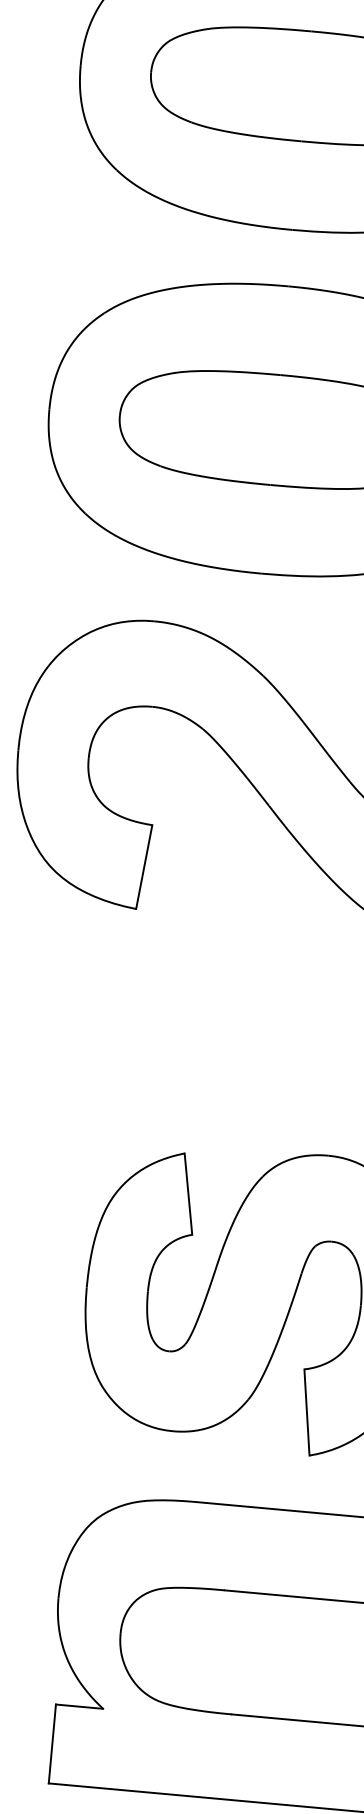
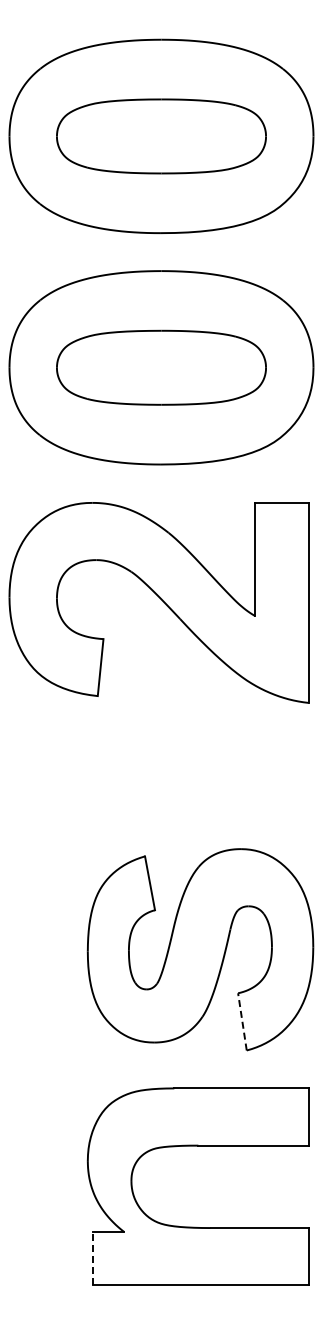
line: (307, 1411) -> (242, 1021), solid -> dashed
line: (52, 1743) -> (92, 1258), solid -> dashed

